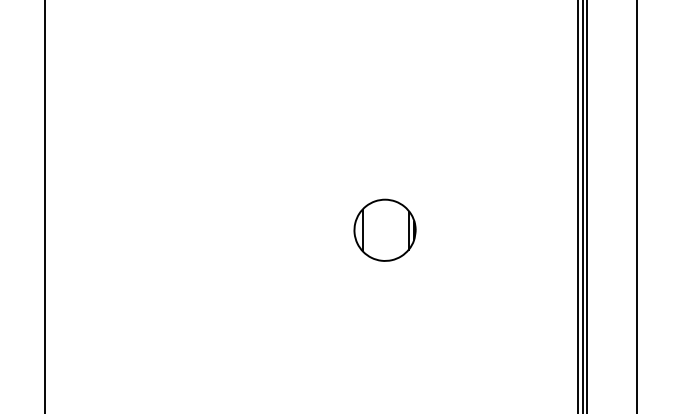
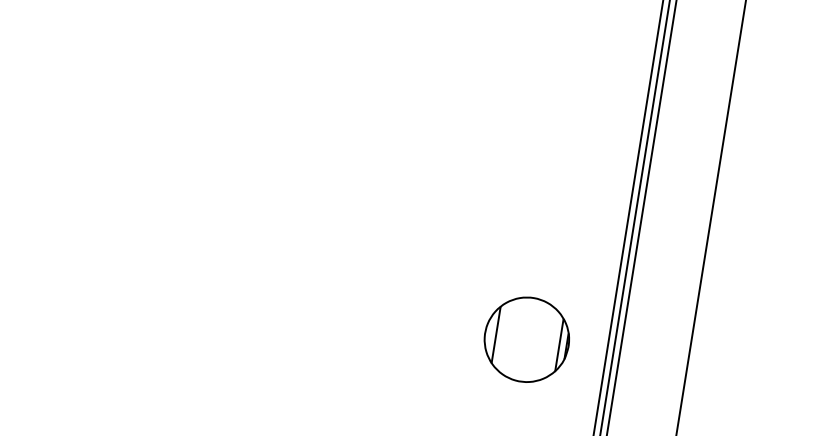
part: (384, 229) -> (526, 338), moved

